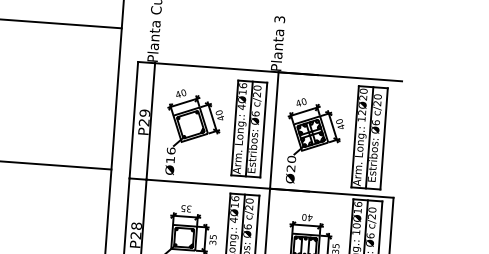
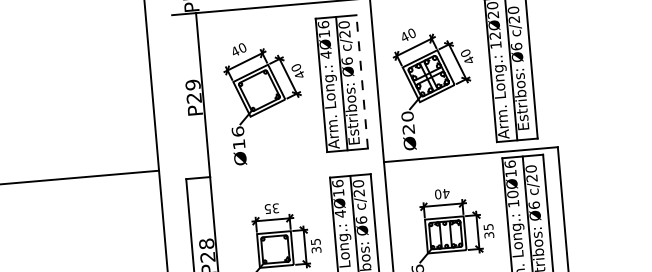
line: (133, 119) -> (178, 96), removed
line: (263, 129) -> (361, 81), solid -> dashed
line: (227, 185) -> (324, 167), removed

